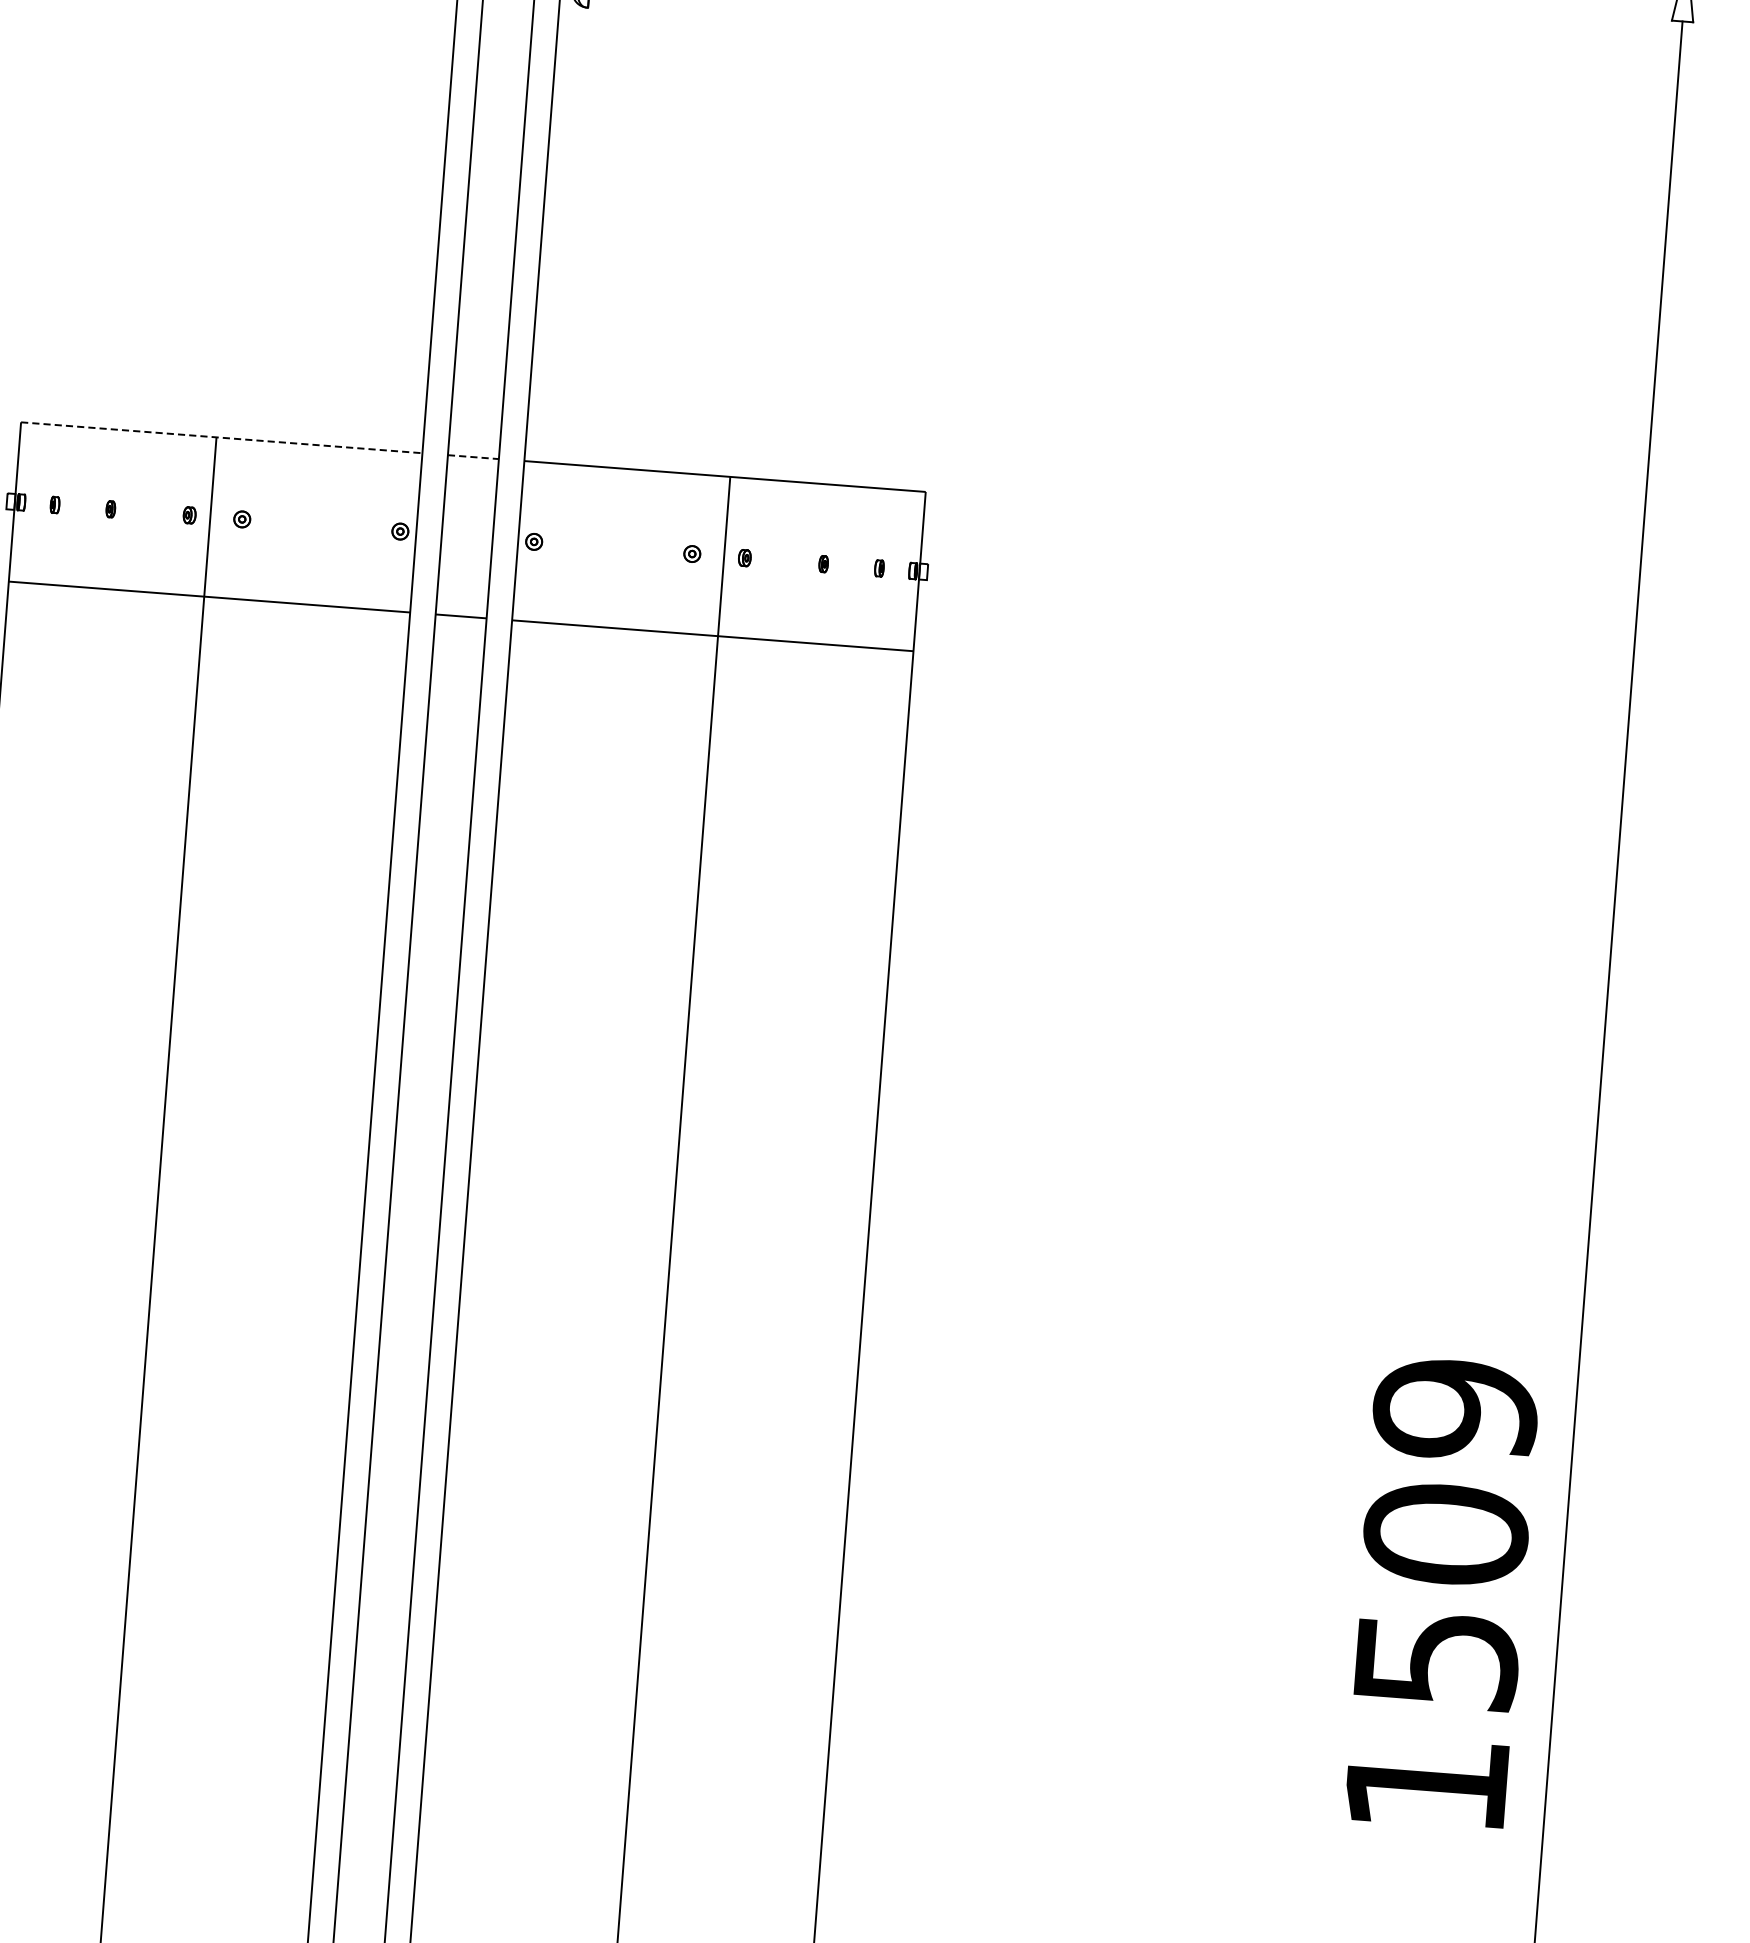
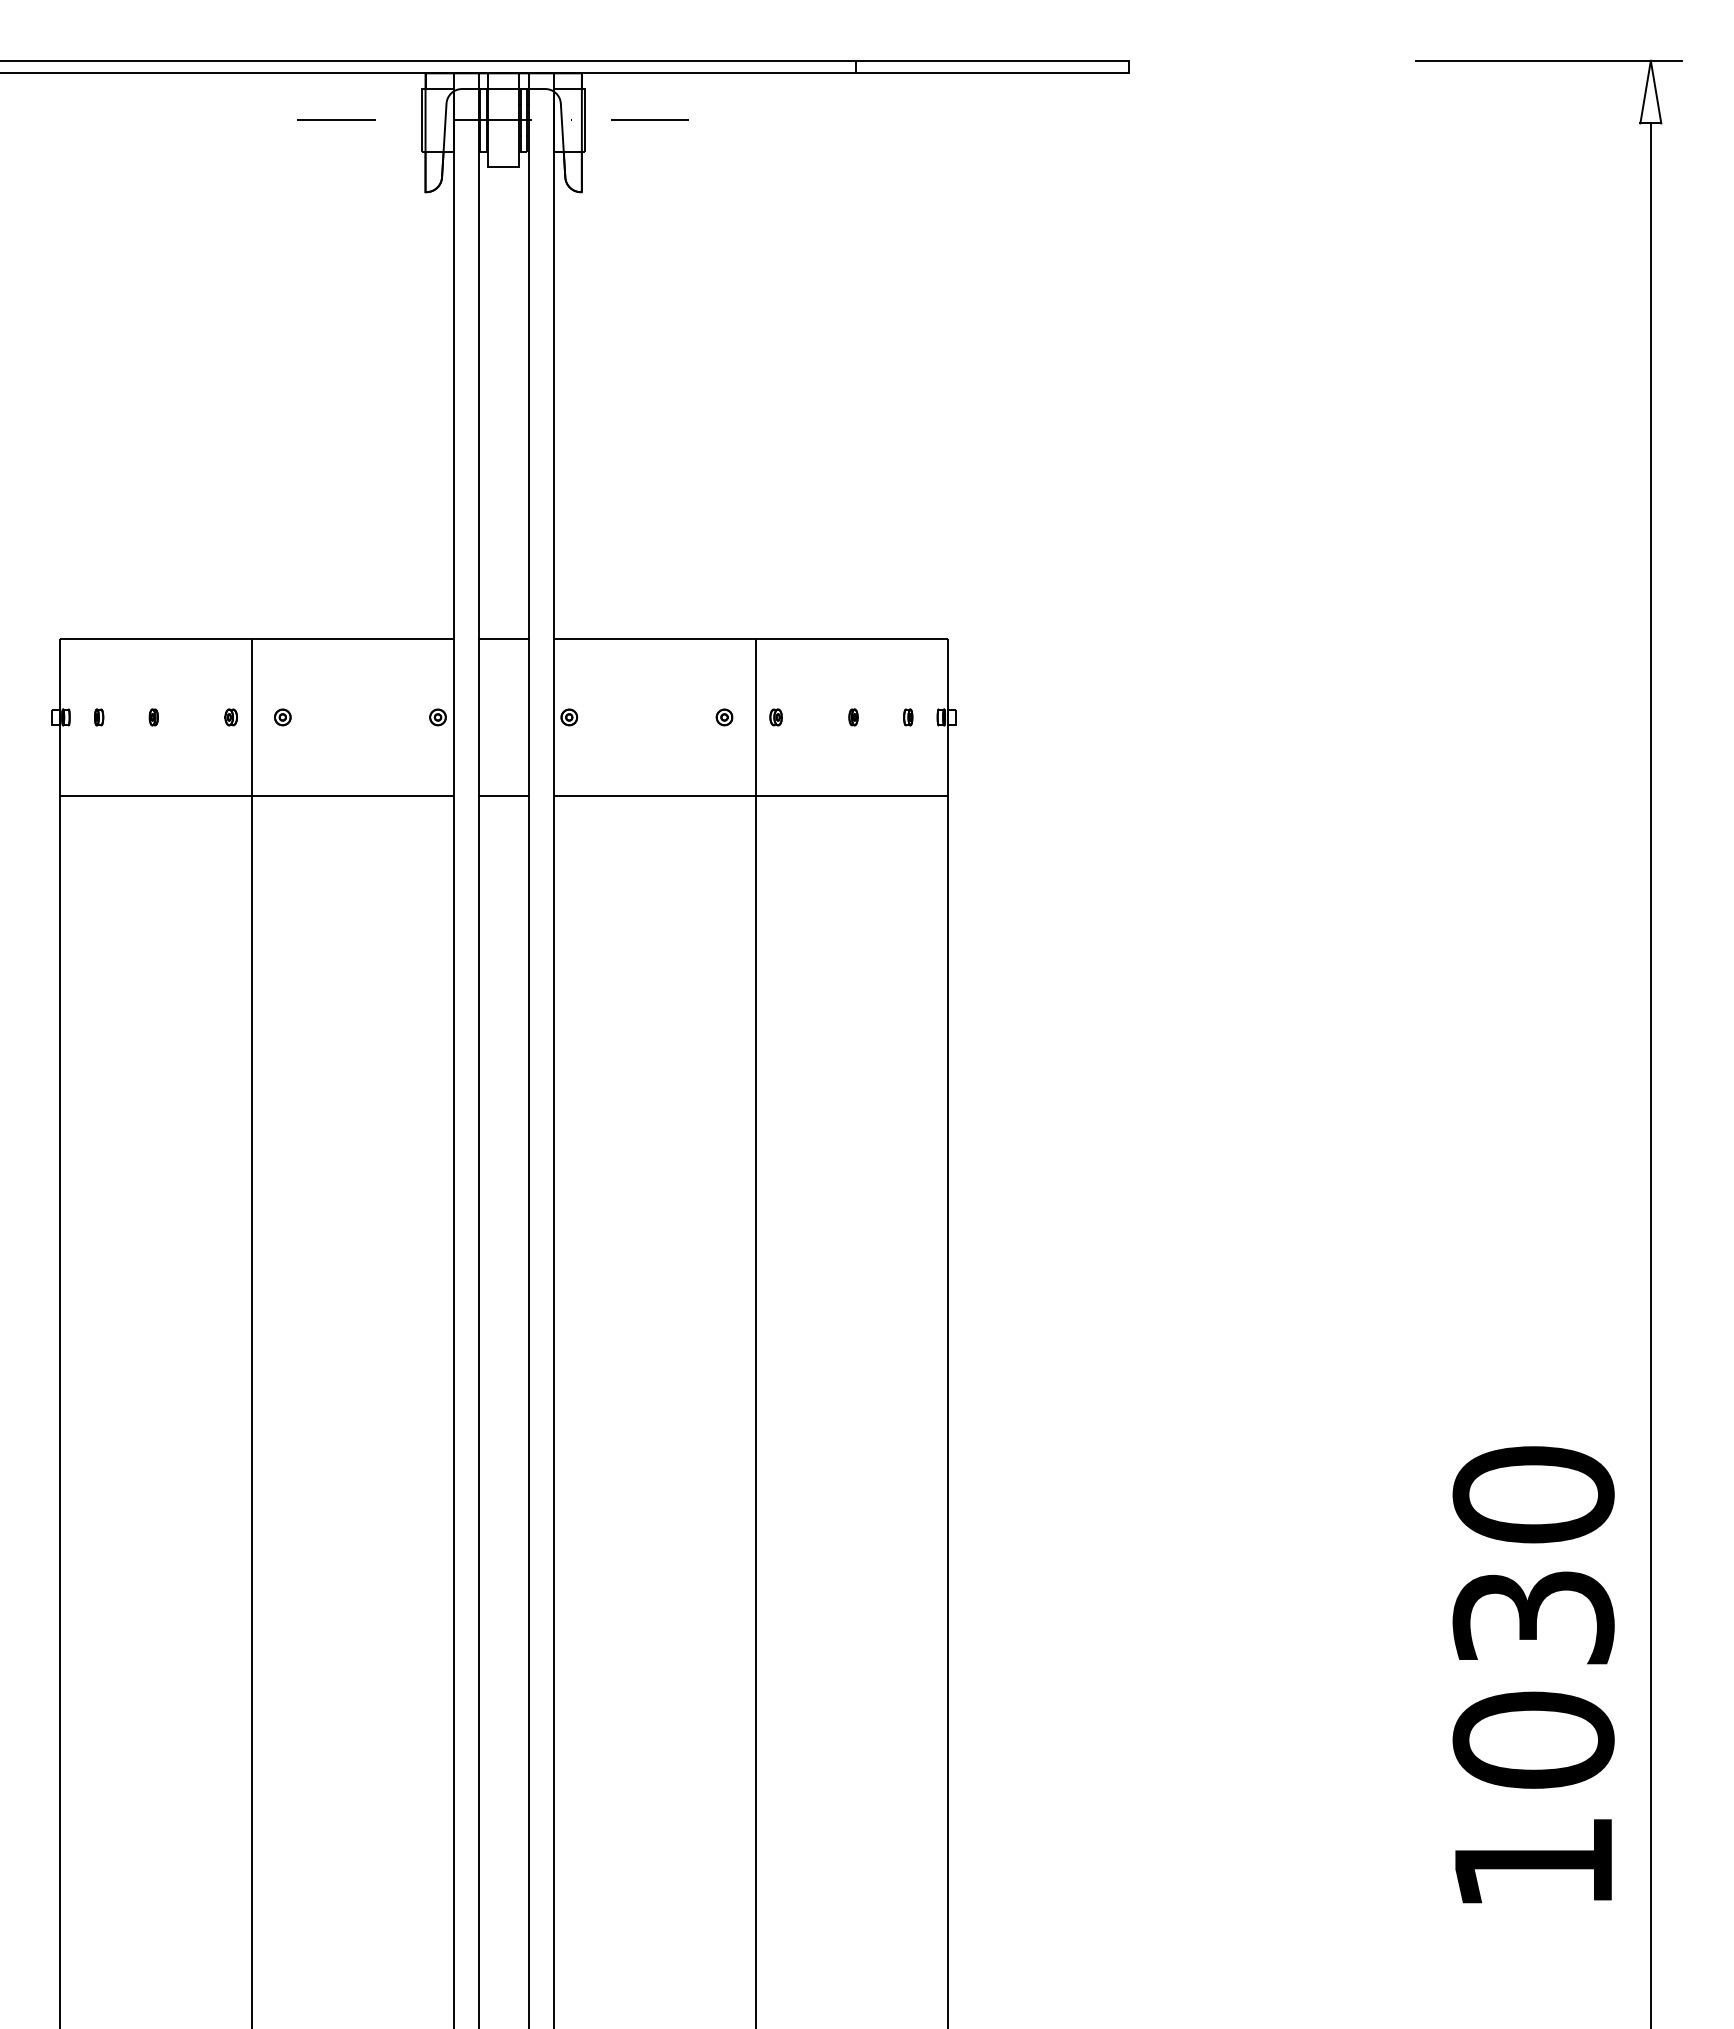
line: (221, 437) -> (256, 639), dashed -> solid
line: (474, 457) -> (504, 639), dashed -> solid
text: (1445, 1534) -> (1533, 1617), 1509 -> 1030

